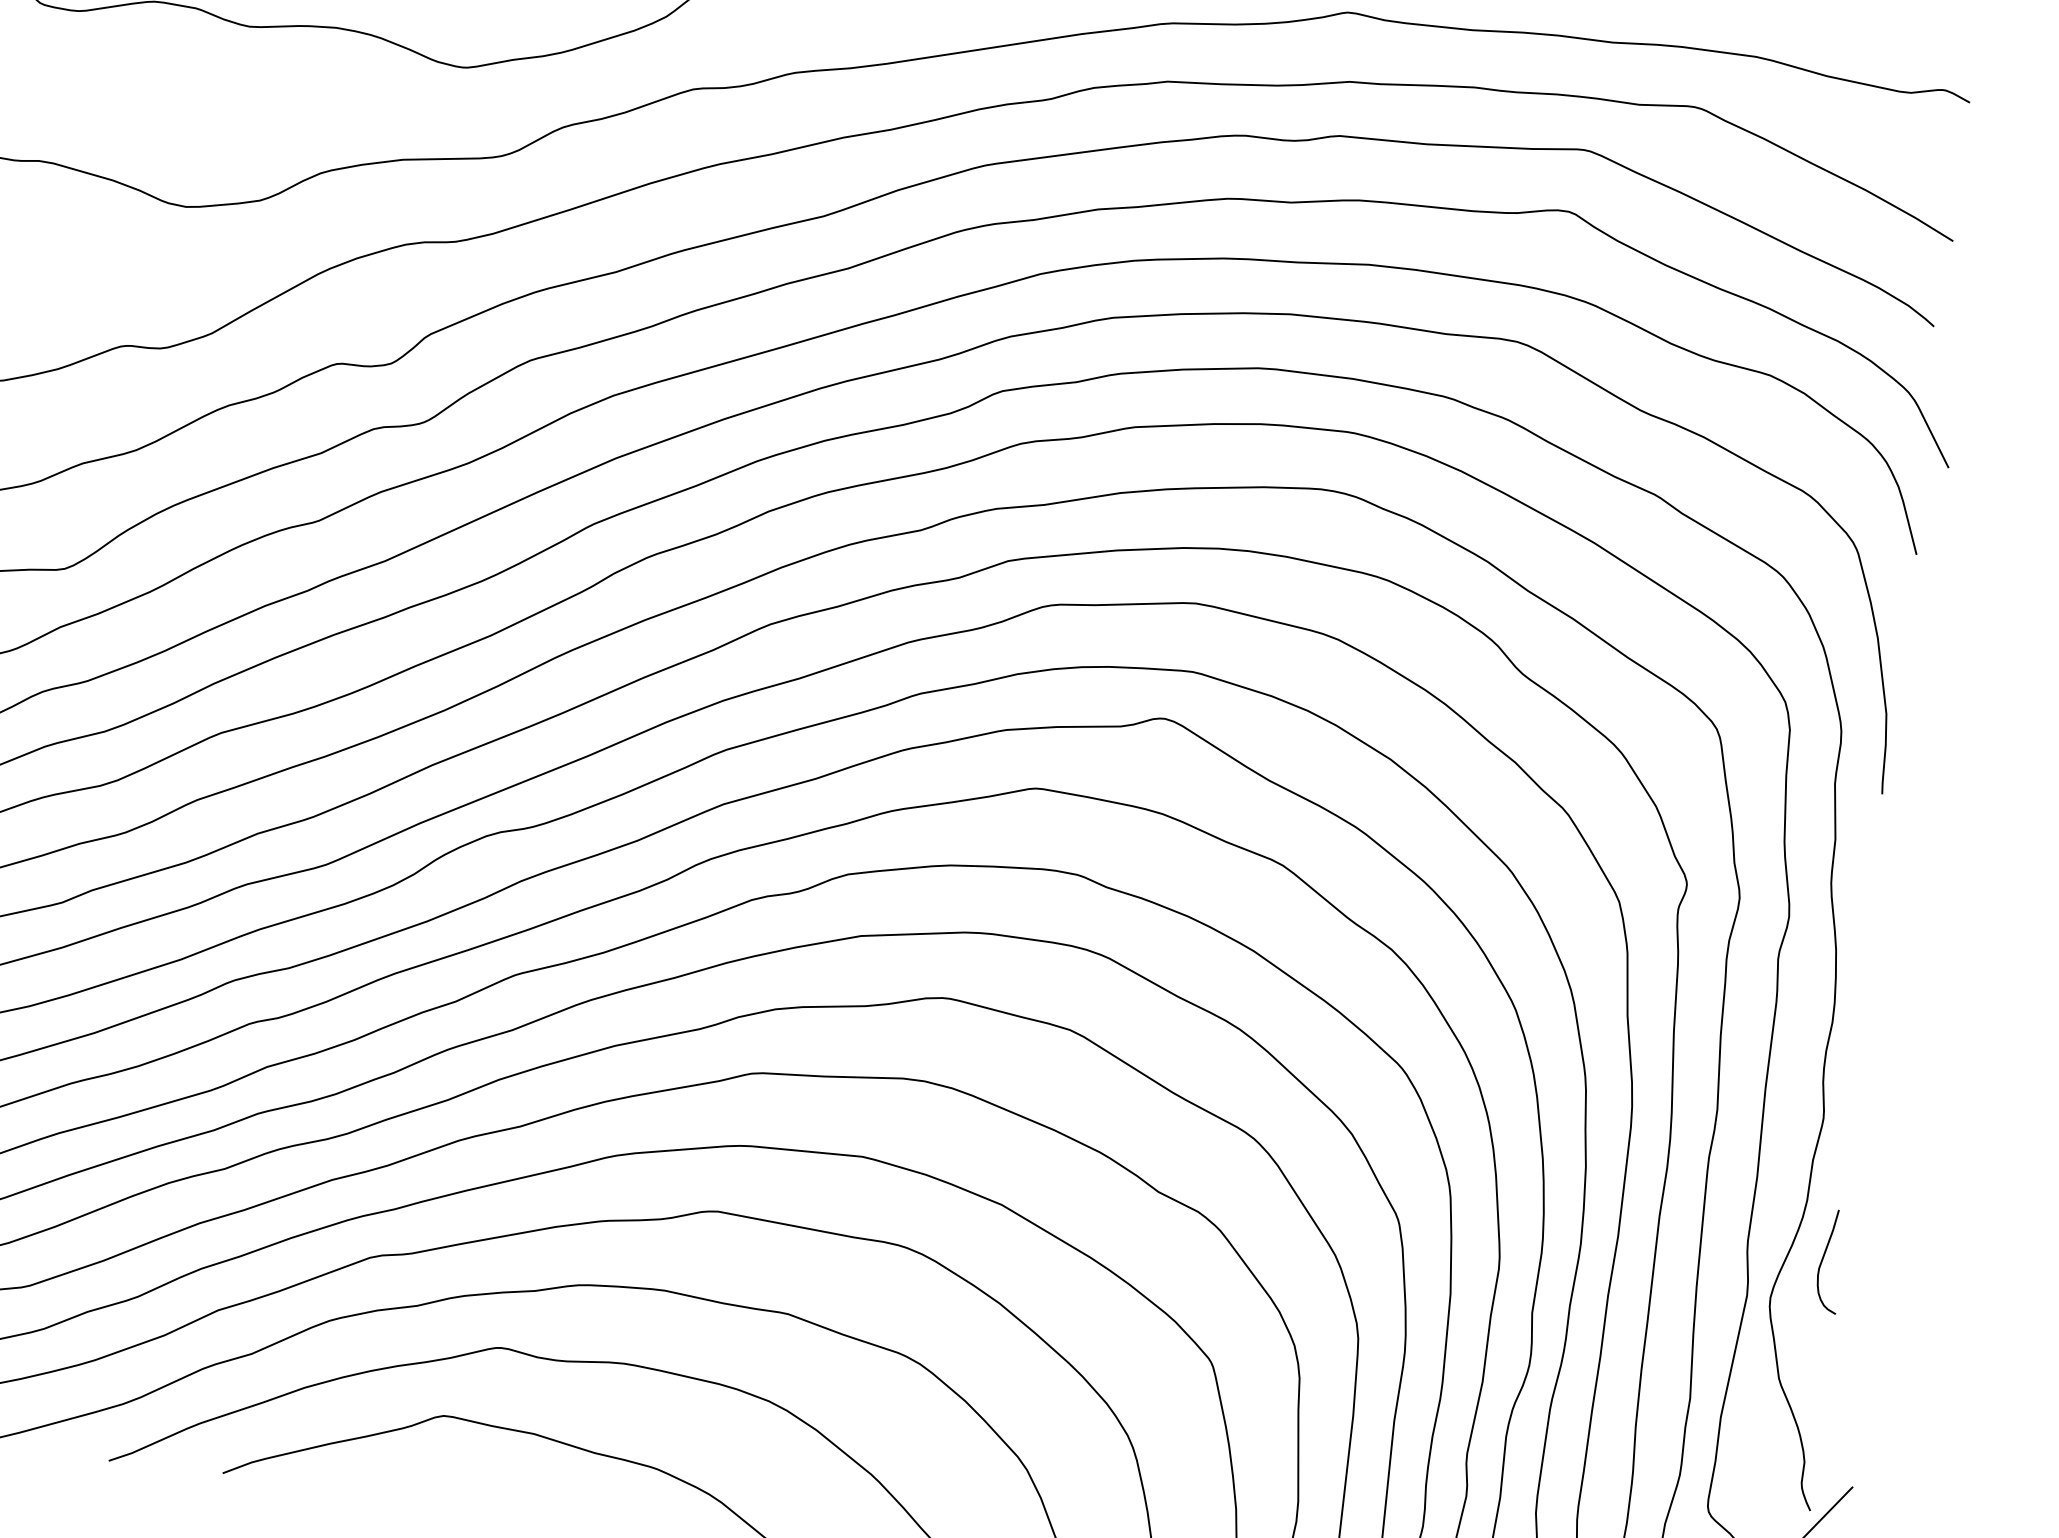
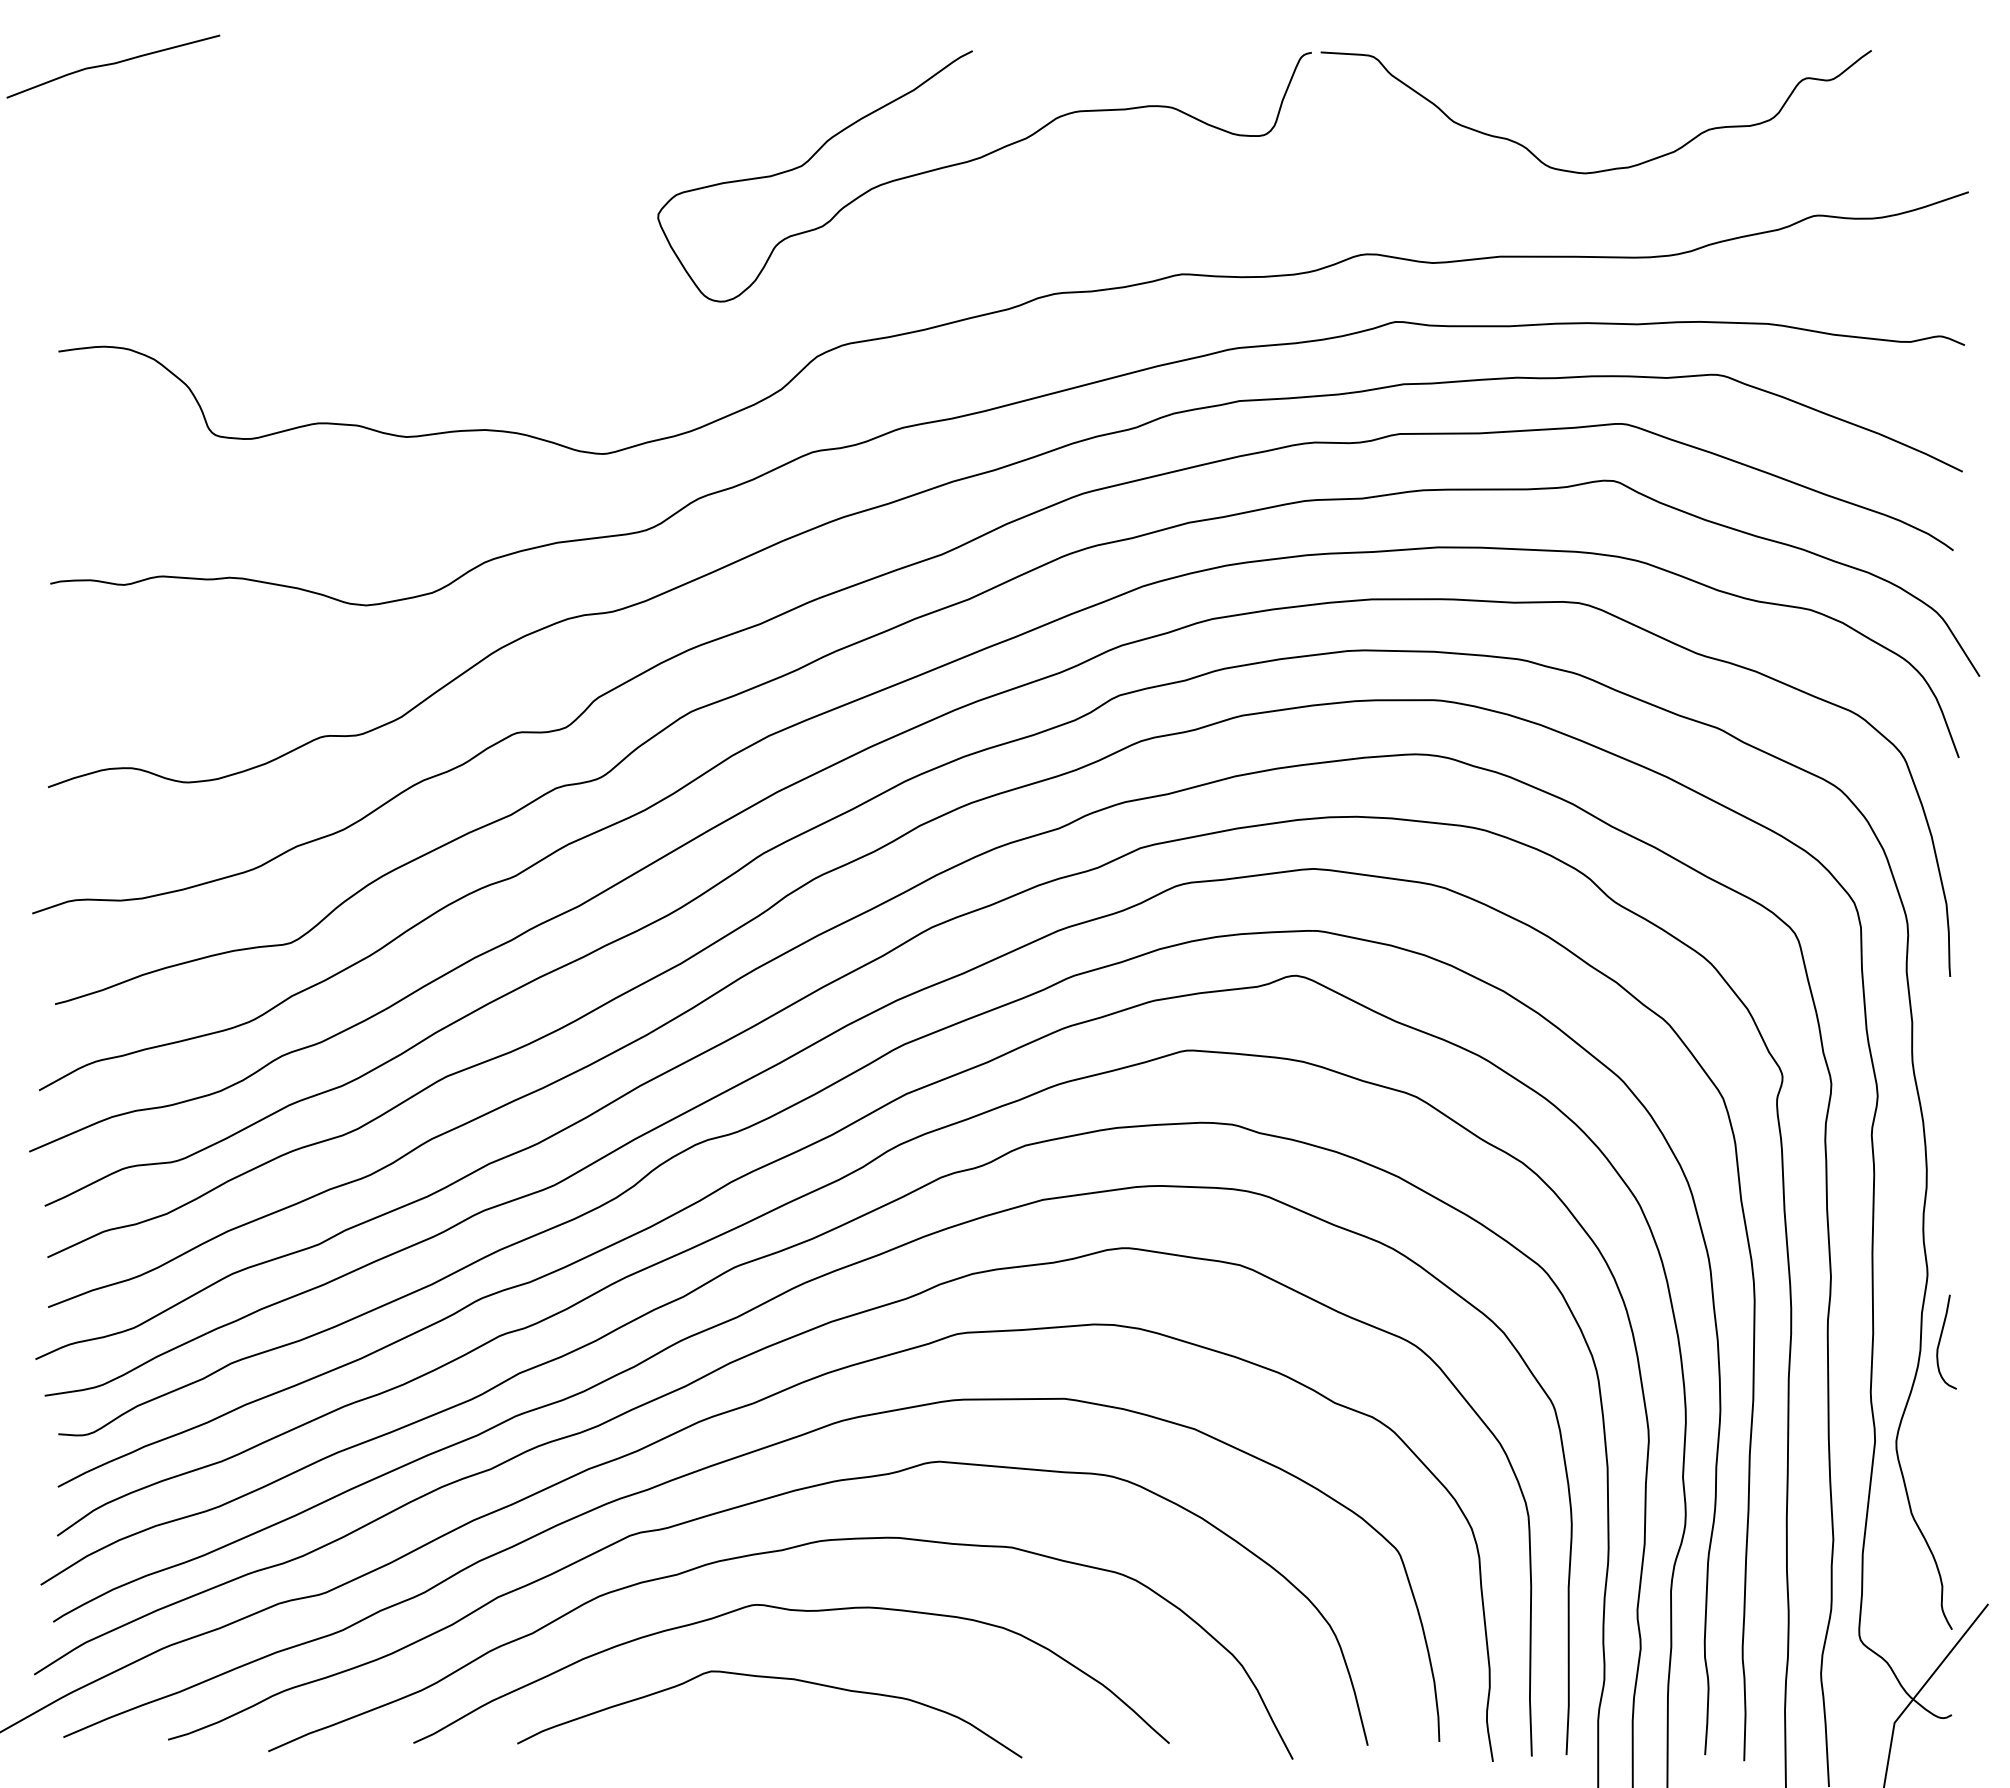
curve: (1824, 1257) -> (1941, 1338), moved

